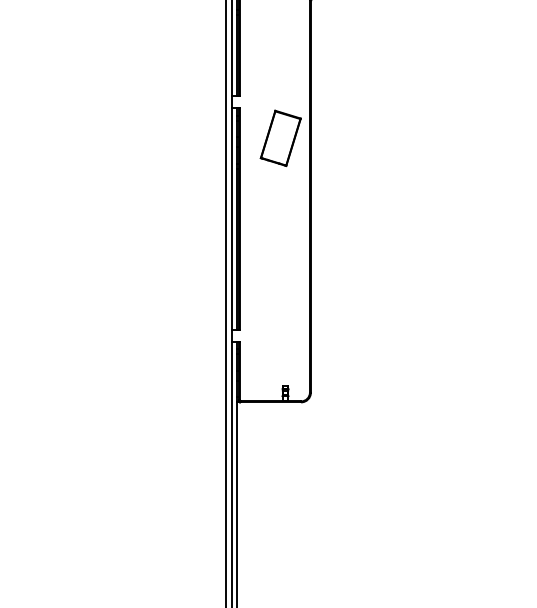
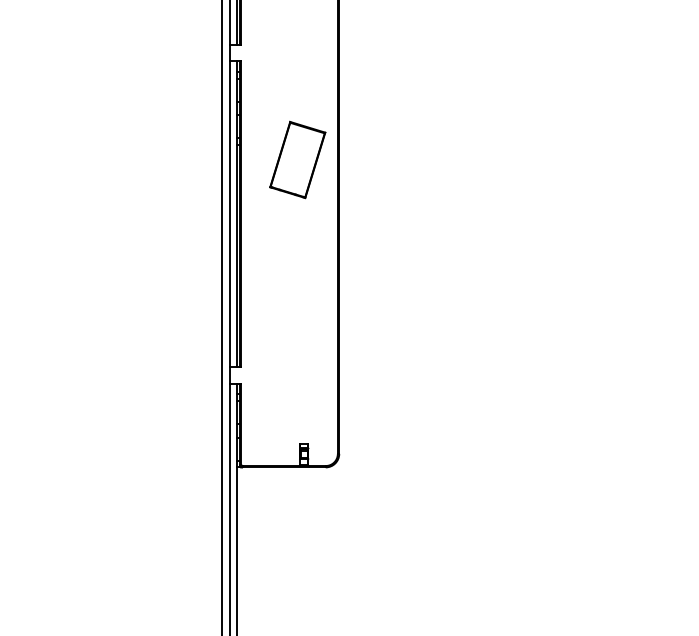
part: (280, 137) -> (297, 158), moved

